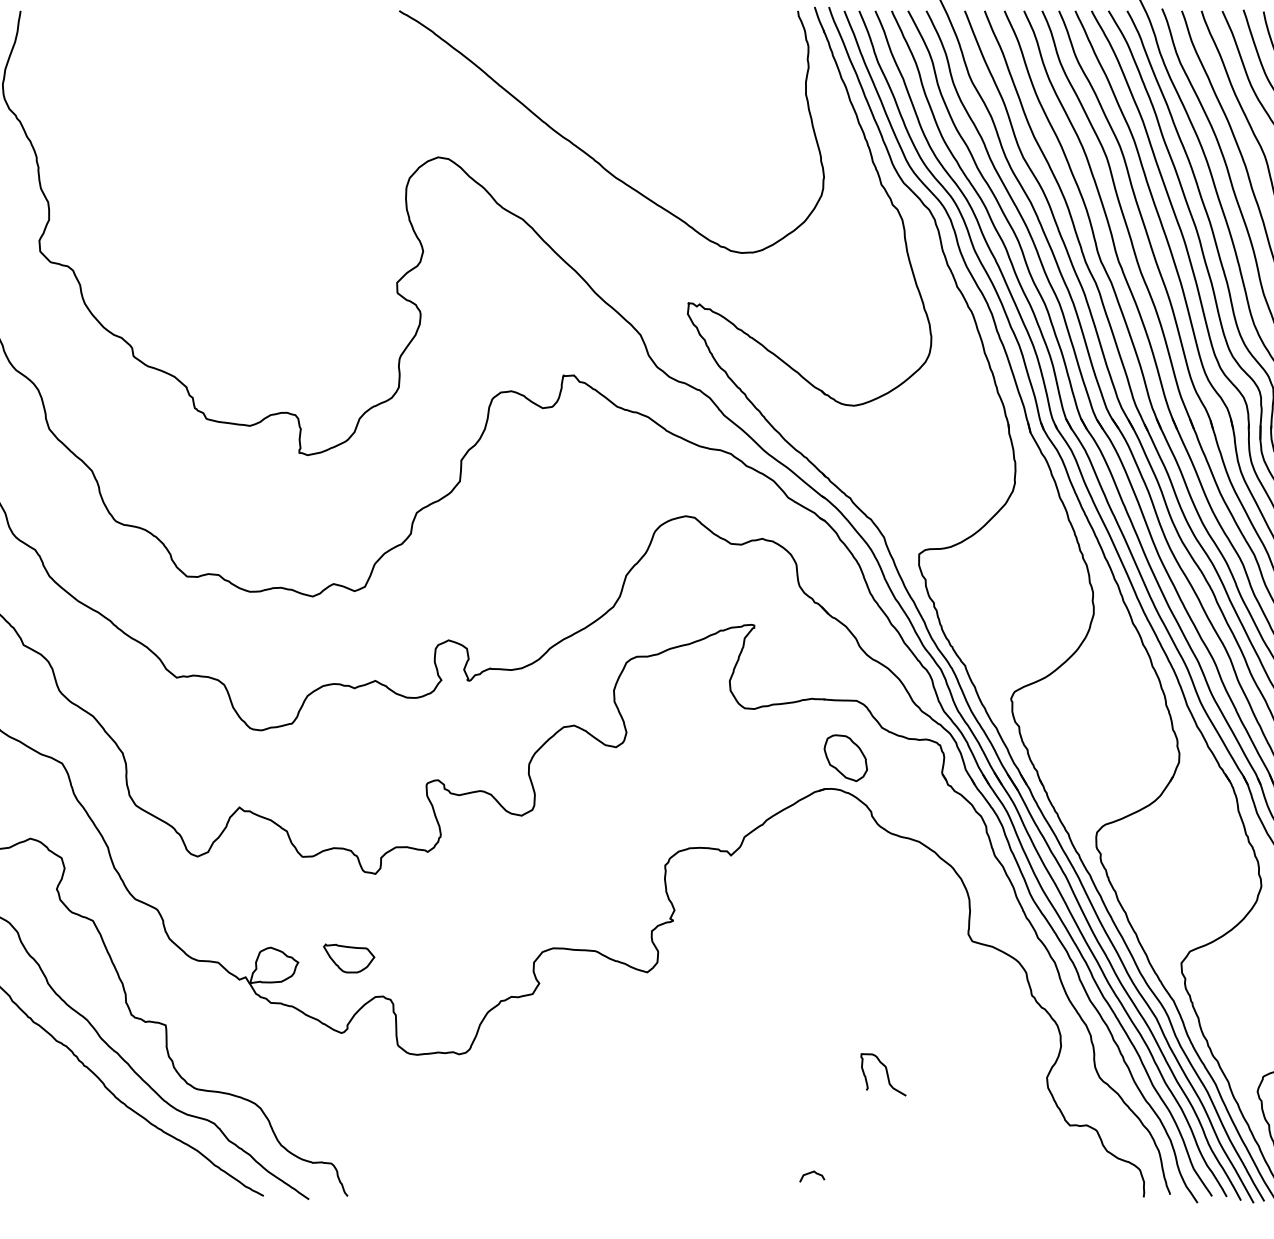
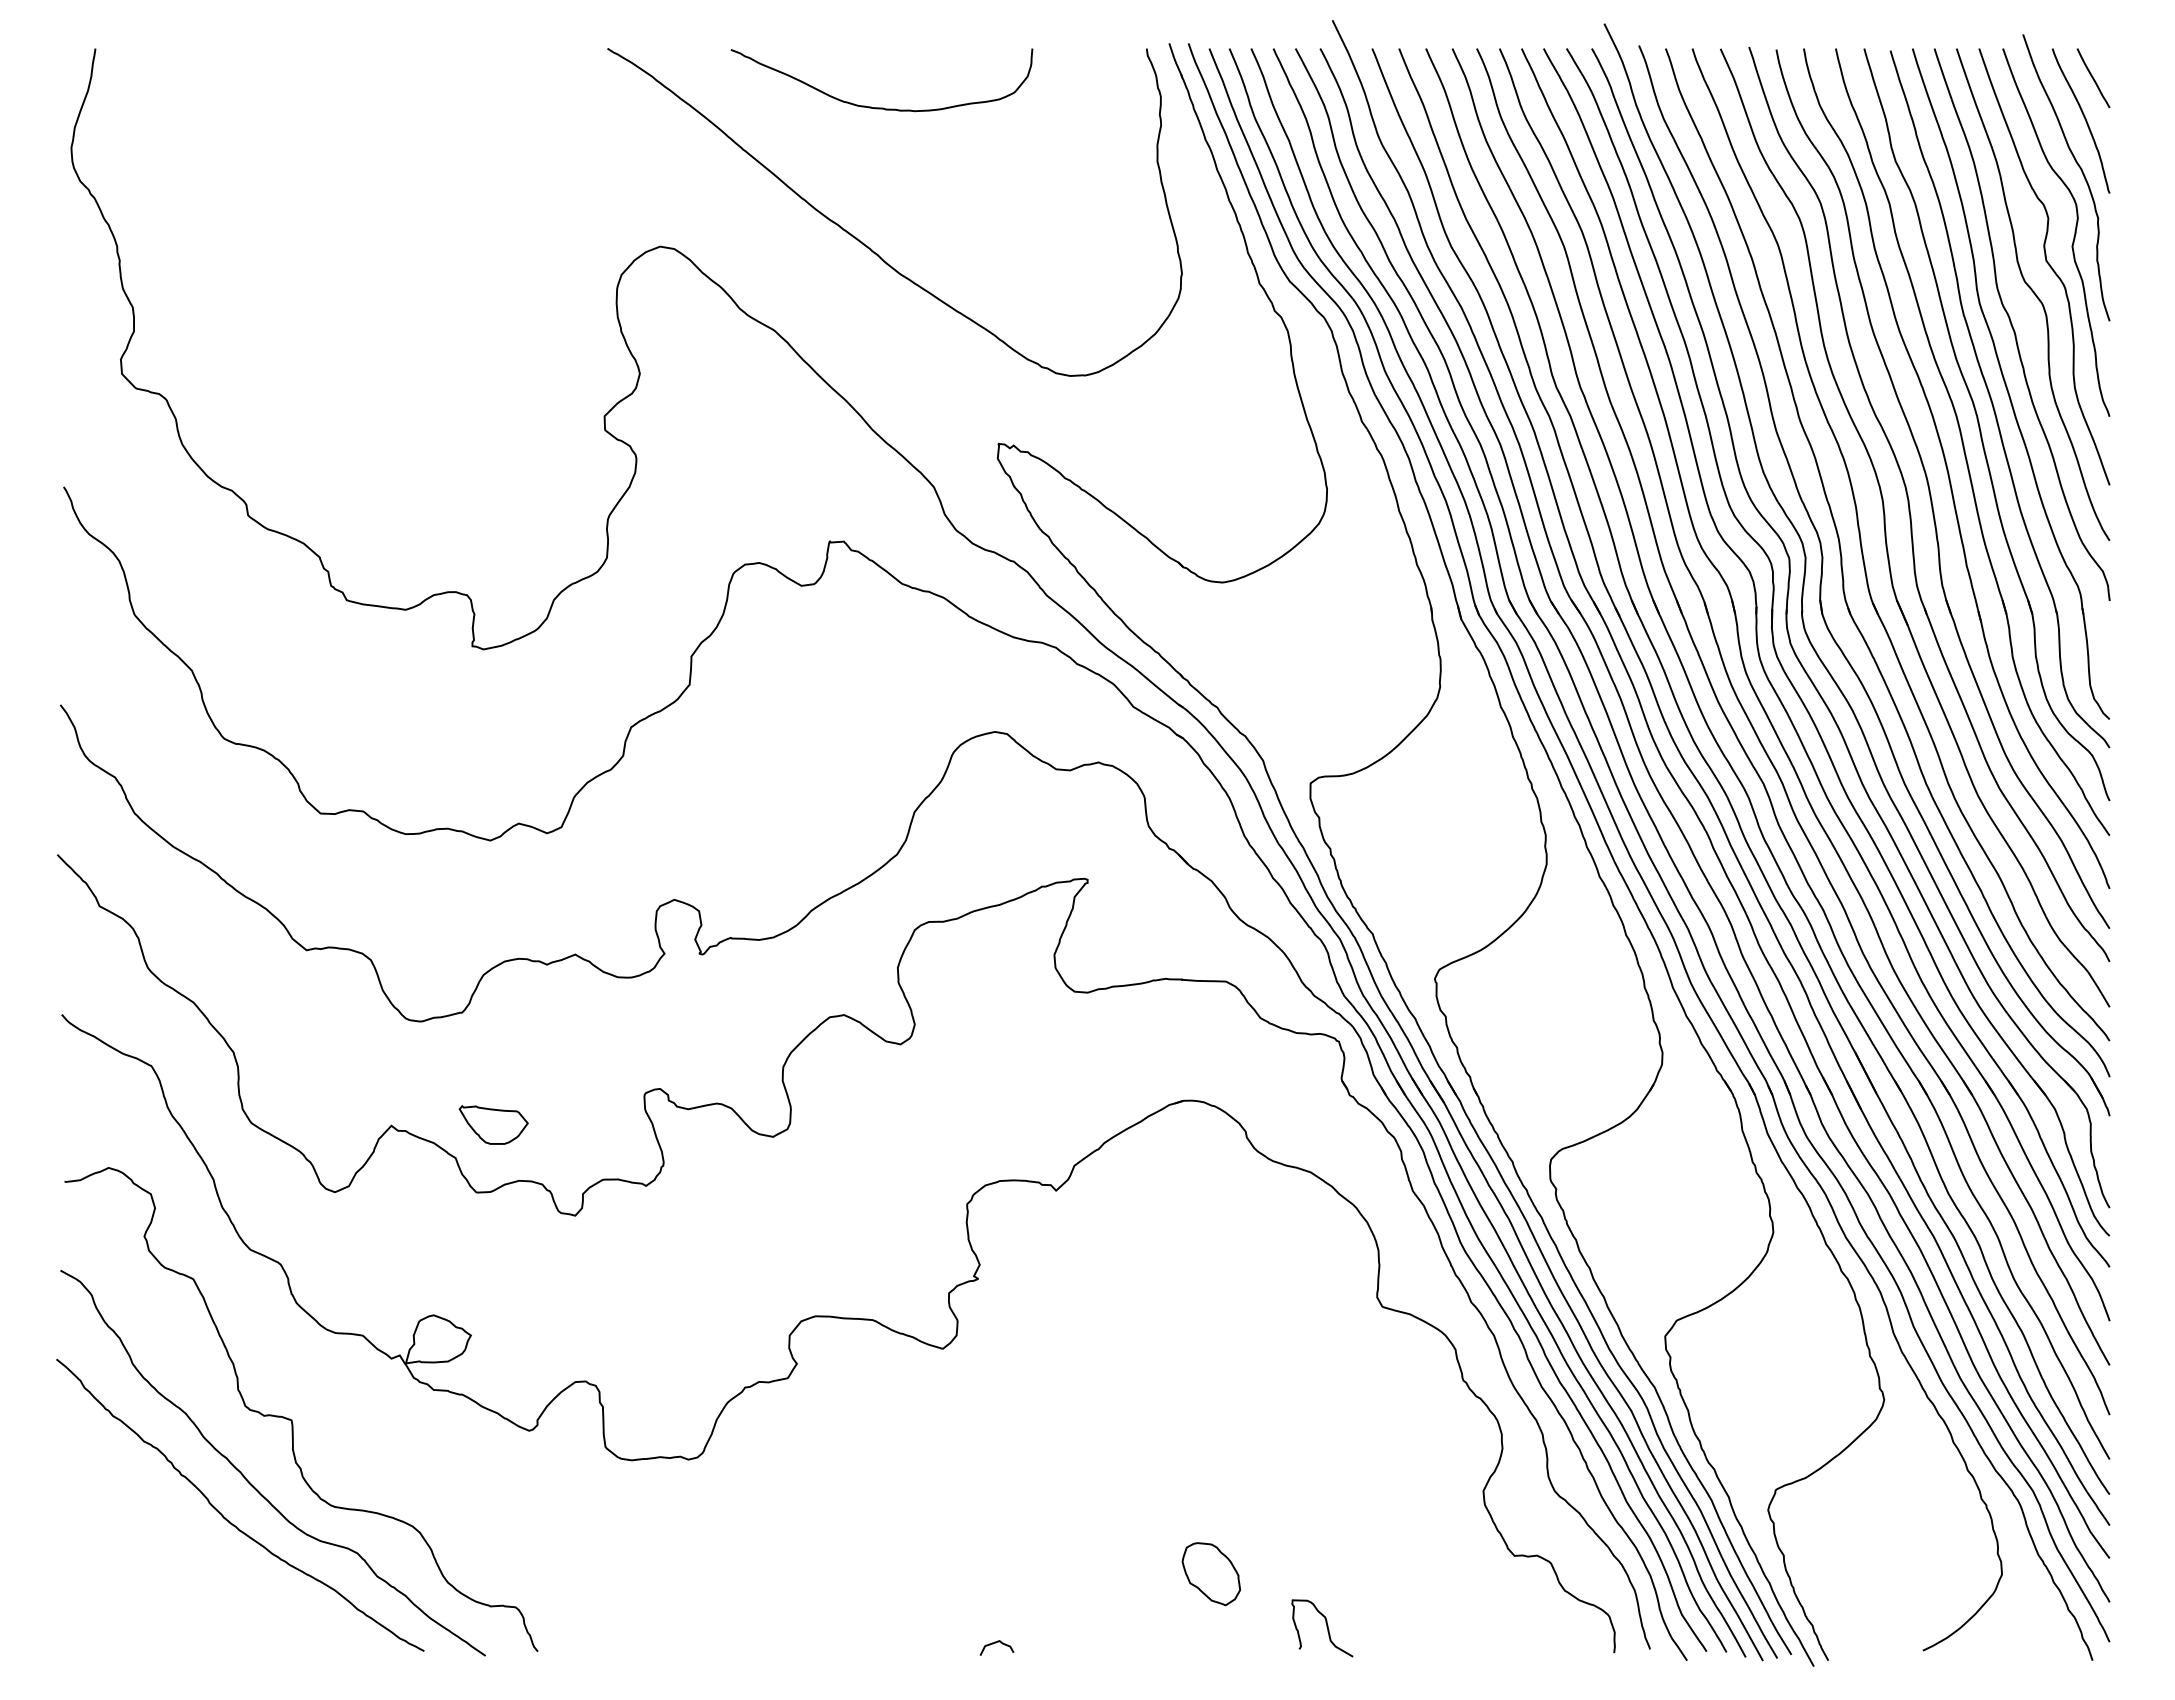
curve: (601, 54) -> (881, 107), added
part: (845, 758) -> (1211, 1574), moved
part: (348, 958) -> (493, 1124), moved
curve: (886, 1074) -> (1326, 1627), moved
curve: (811, 1173) -> (996, 1643), moved

